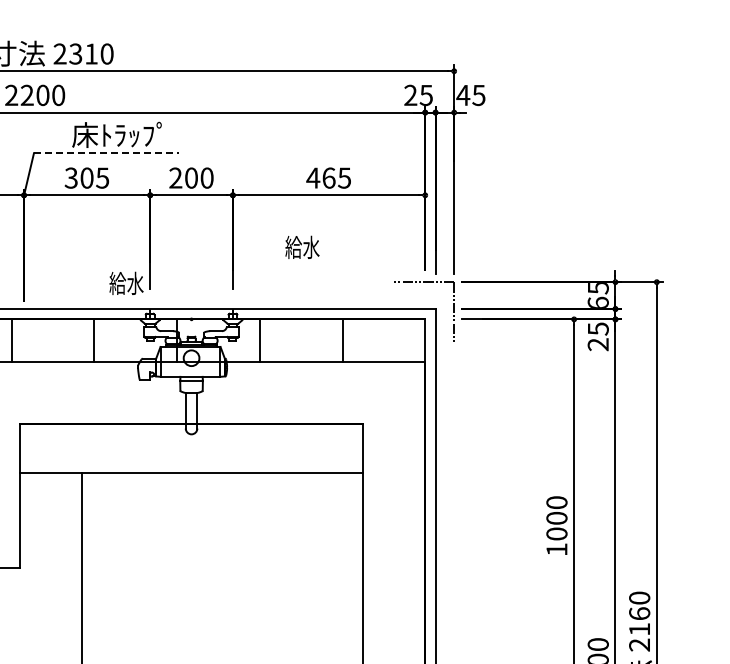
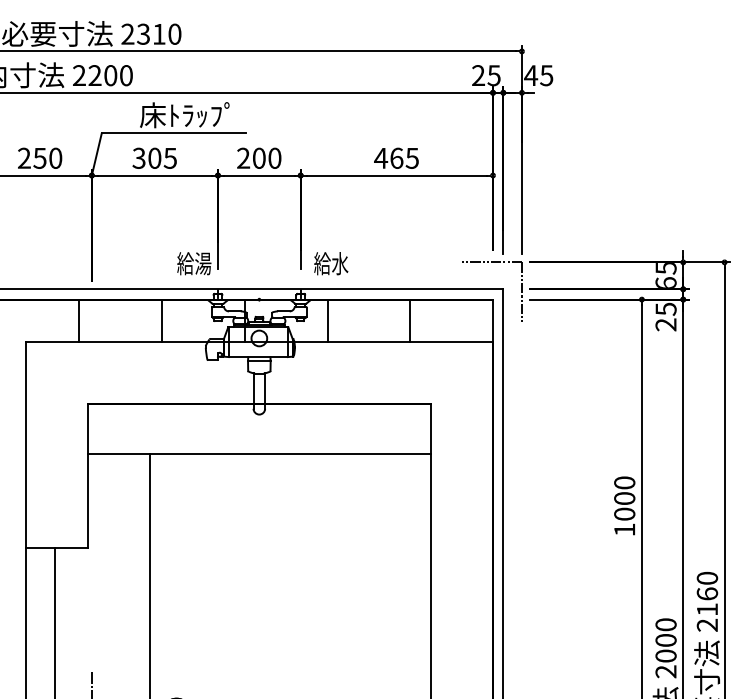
line: (106, 153) -> (174, 133), dashed -> solid
text: (302, 247) -> (331, 263), moved
text: (135, 283) -> (203, 263), 給水 -> 給湯

